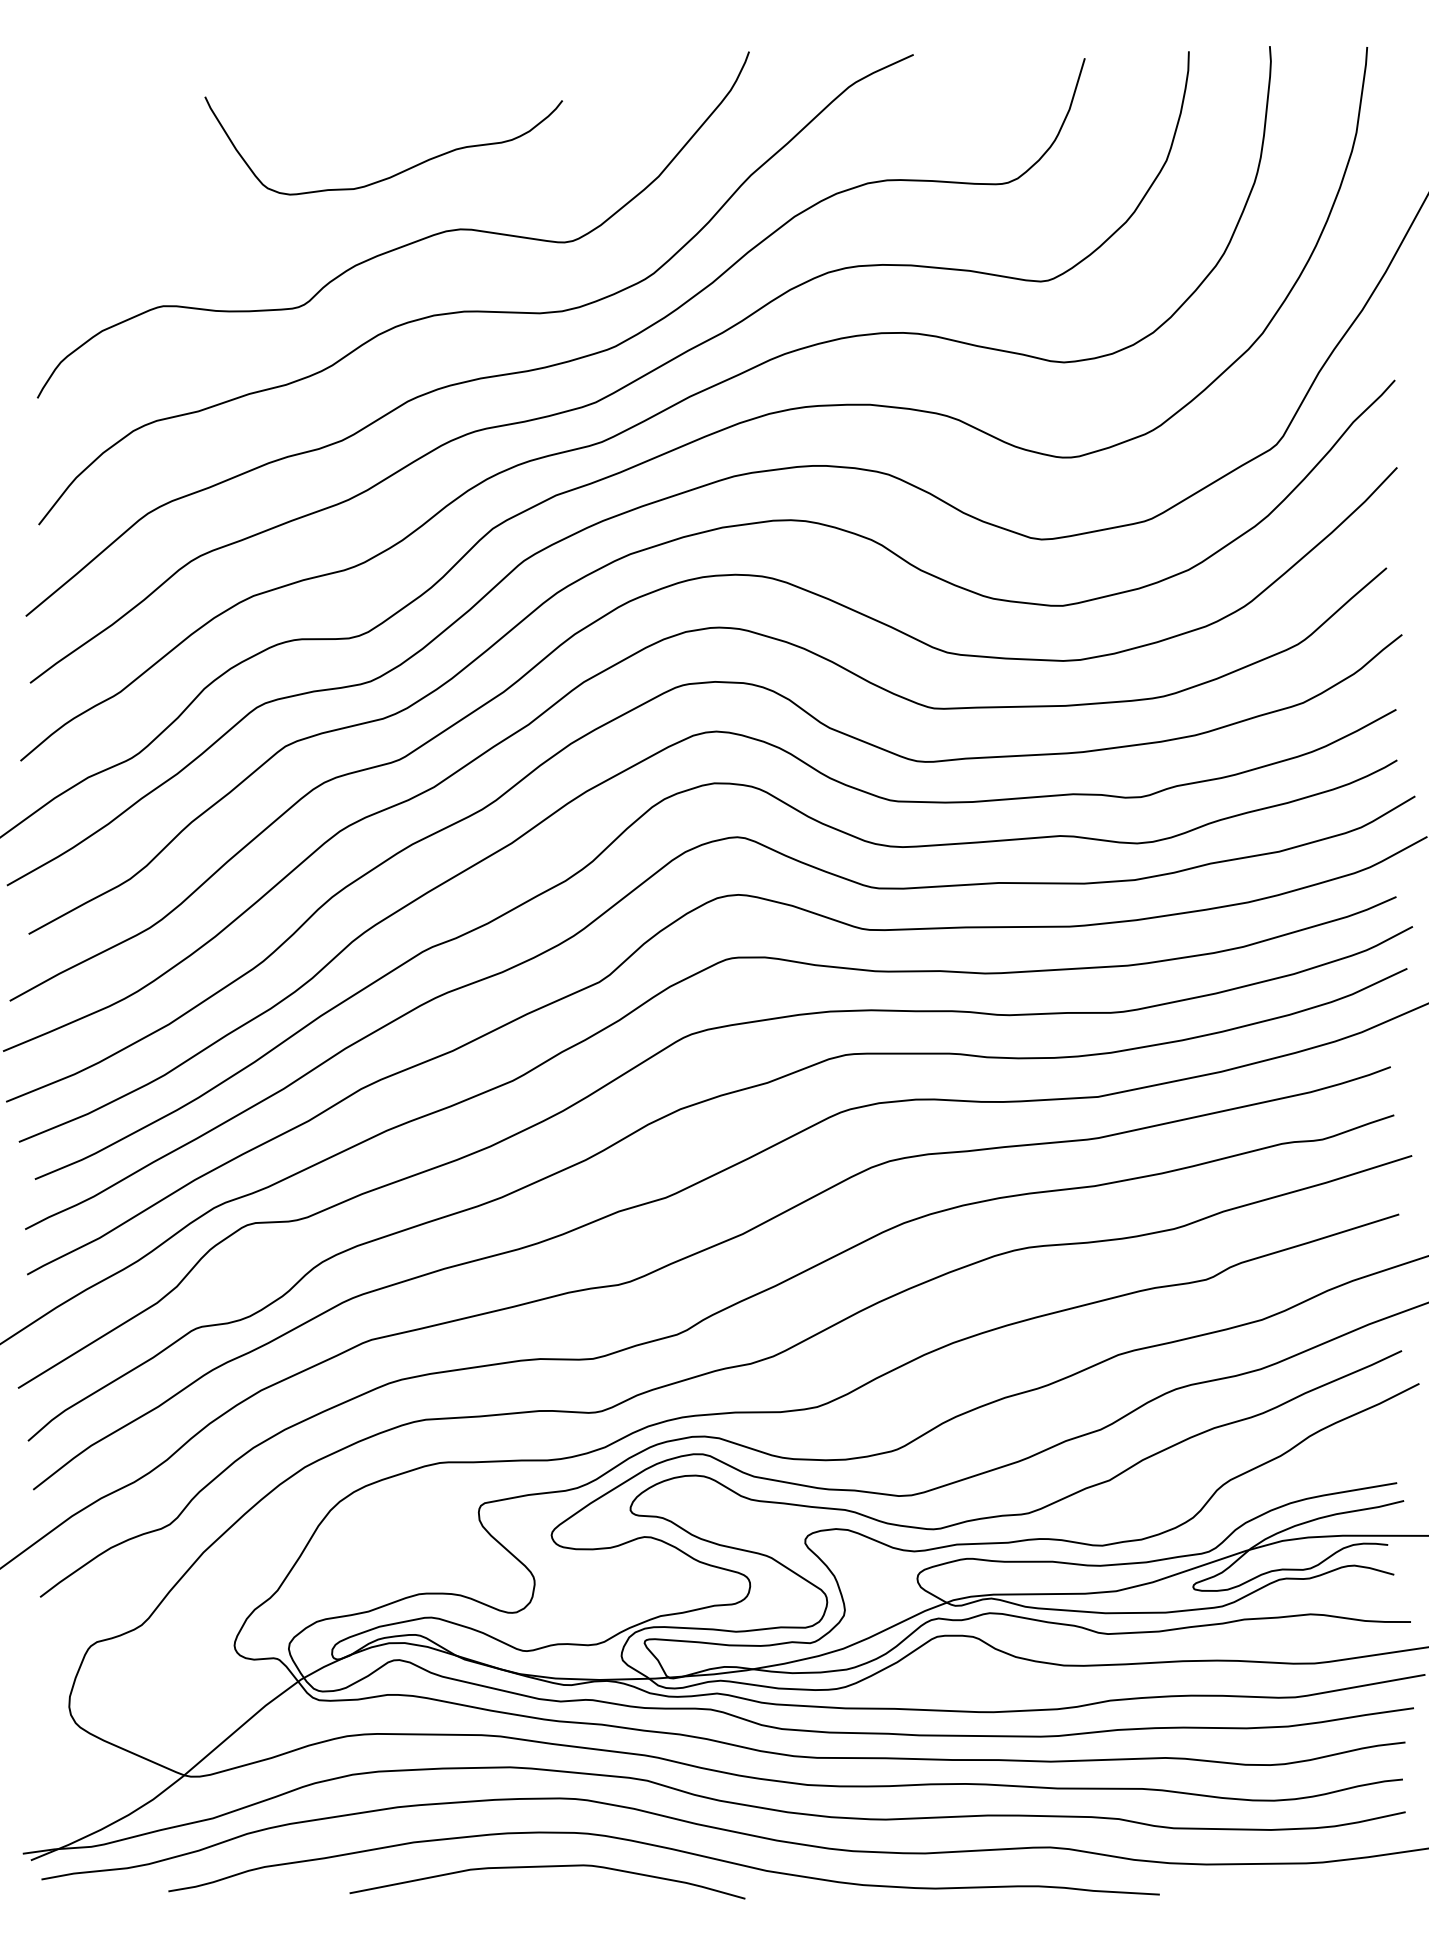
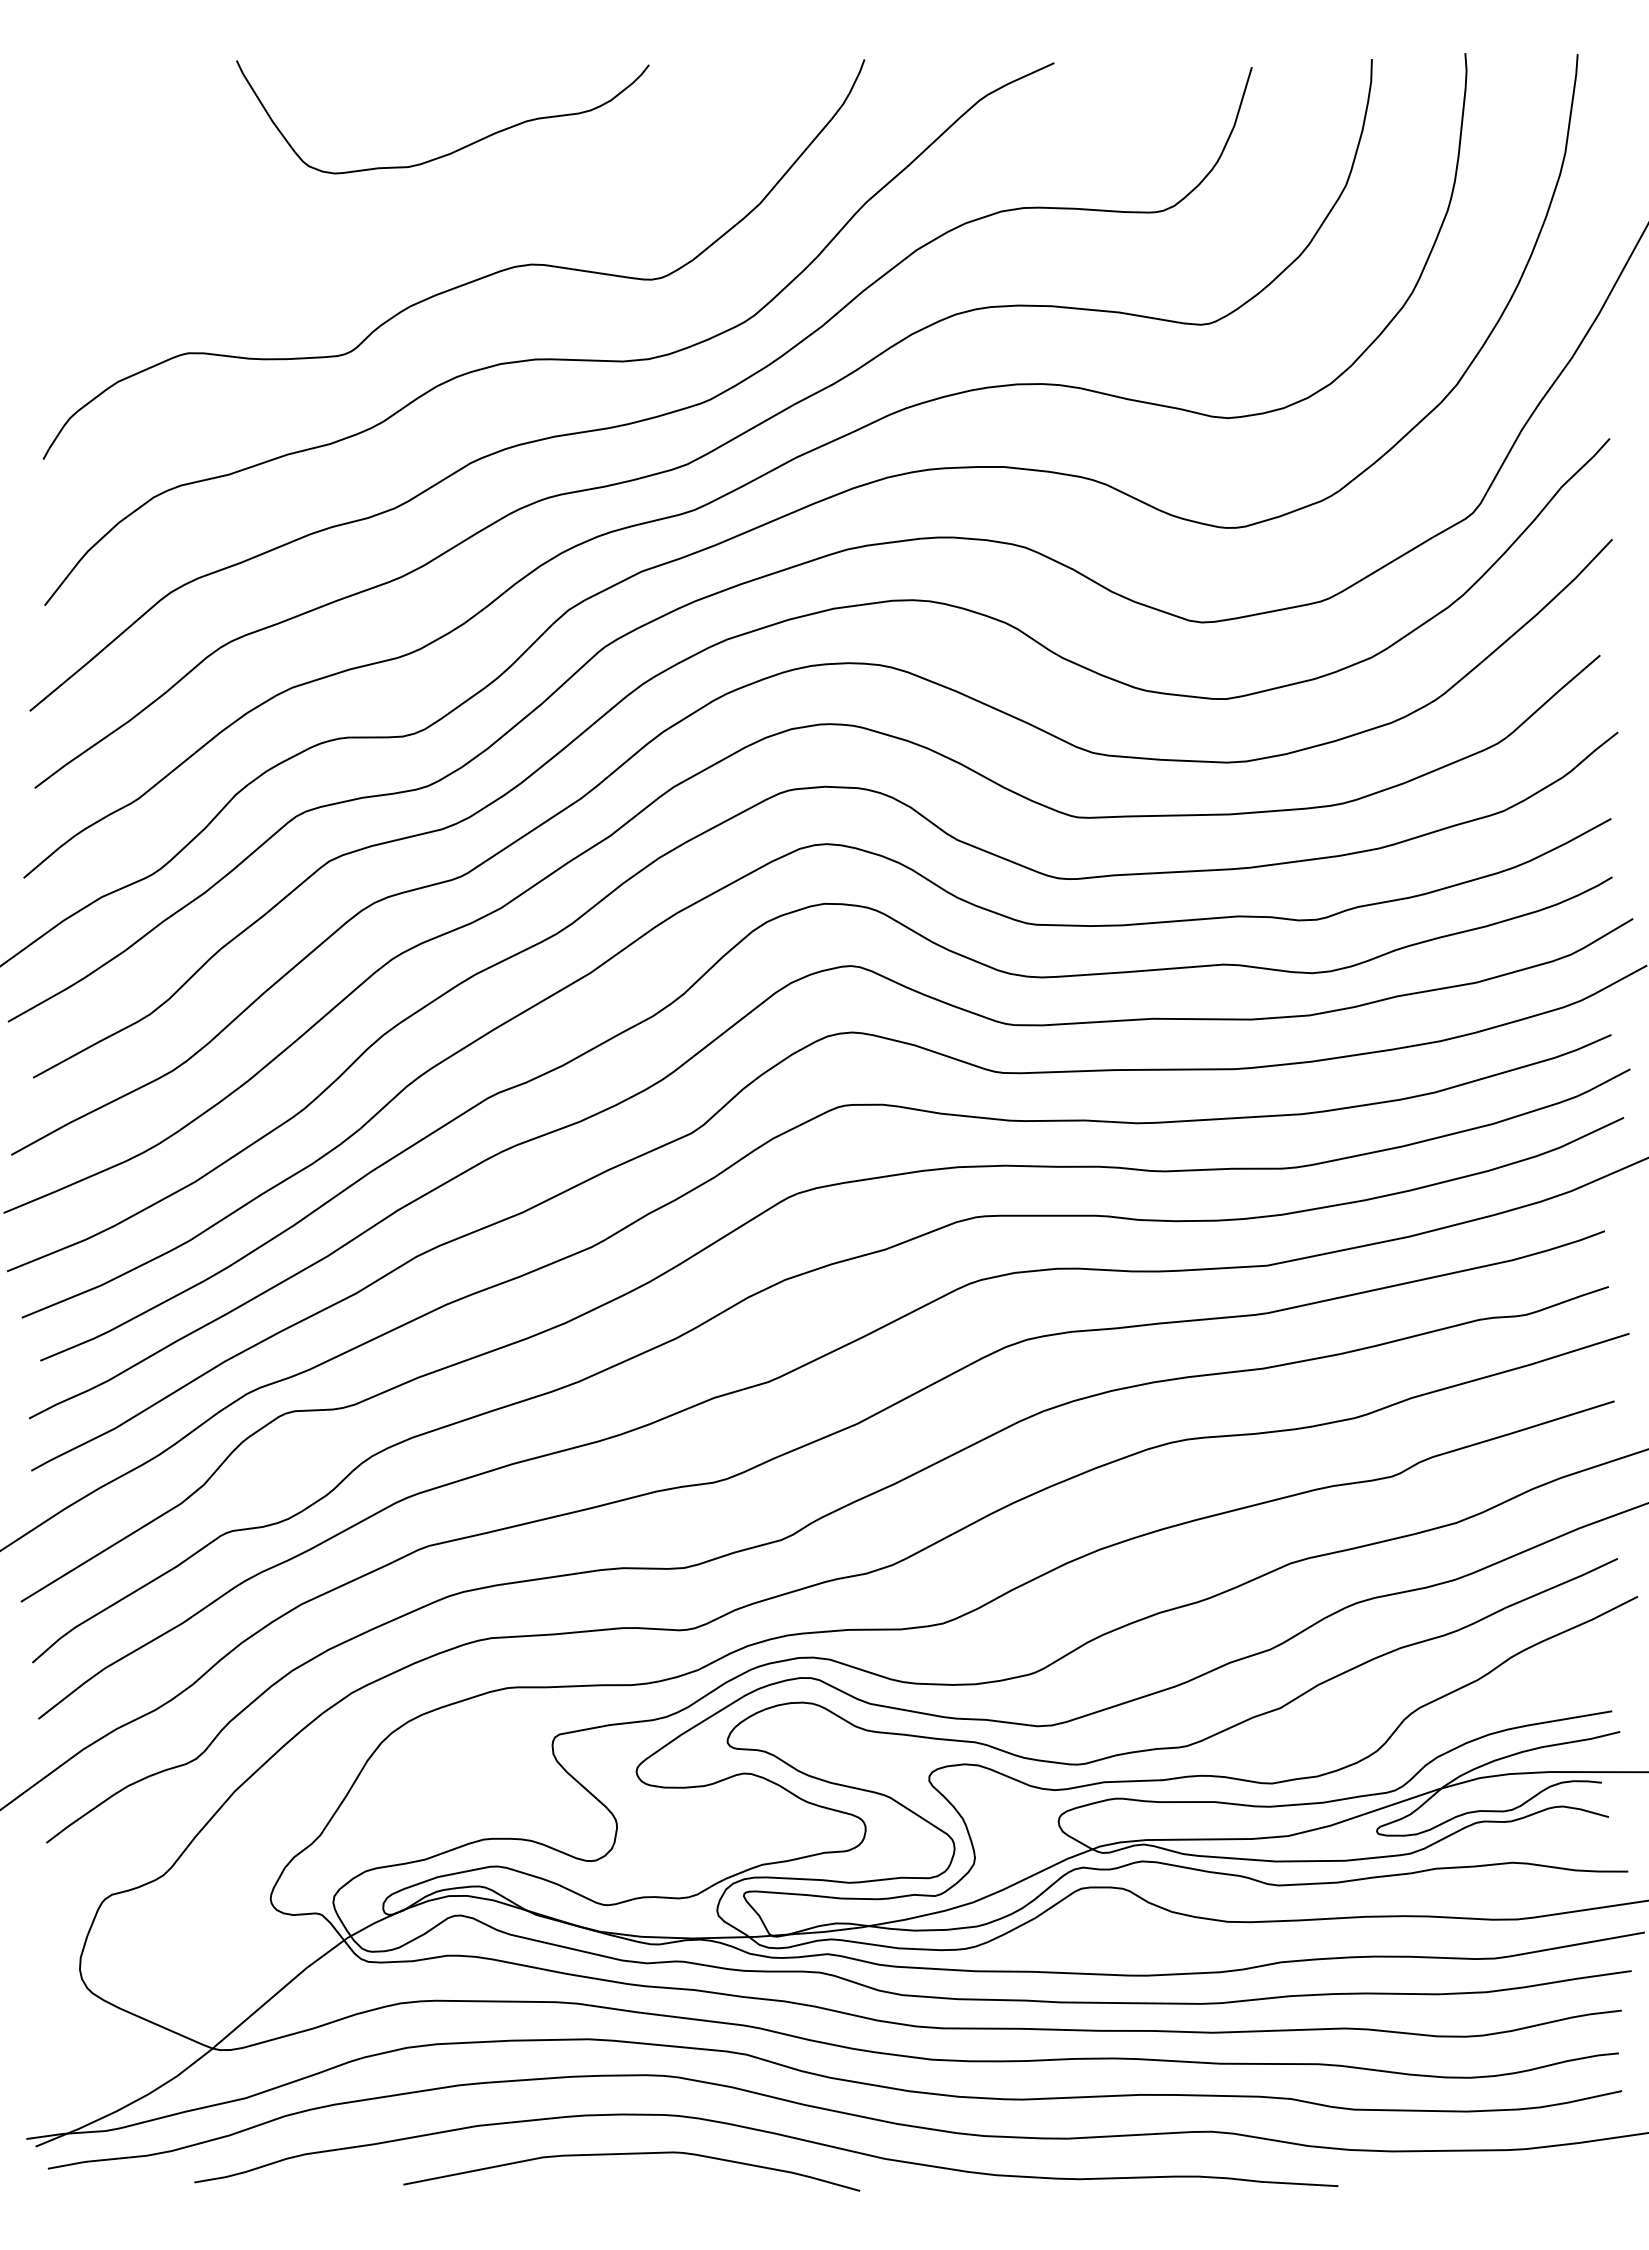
curve: (393, 174) -> (454, 150), moved

